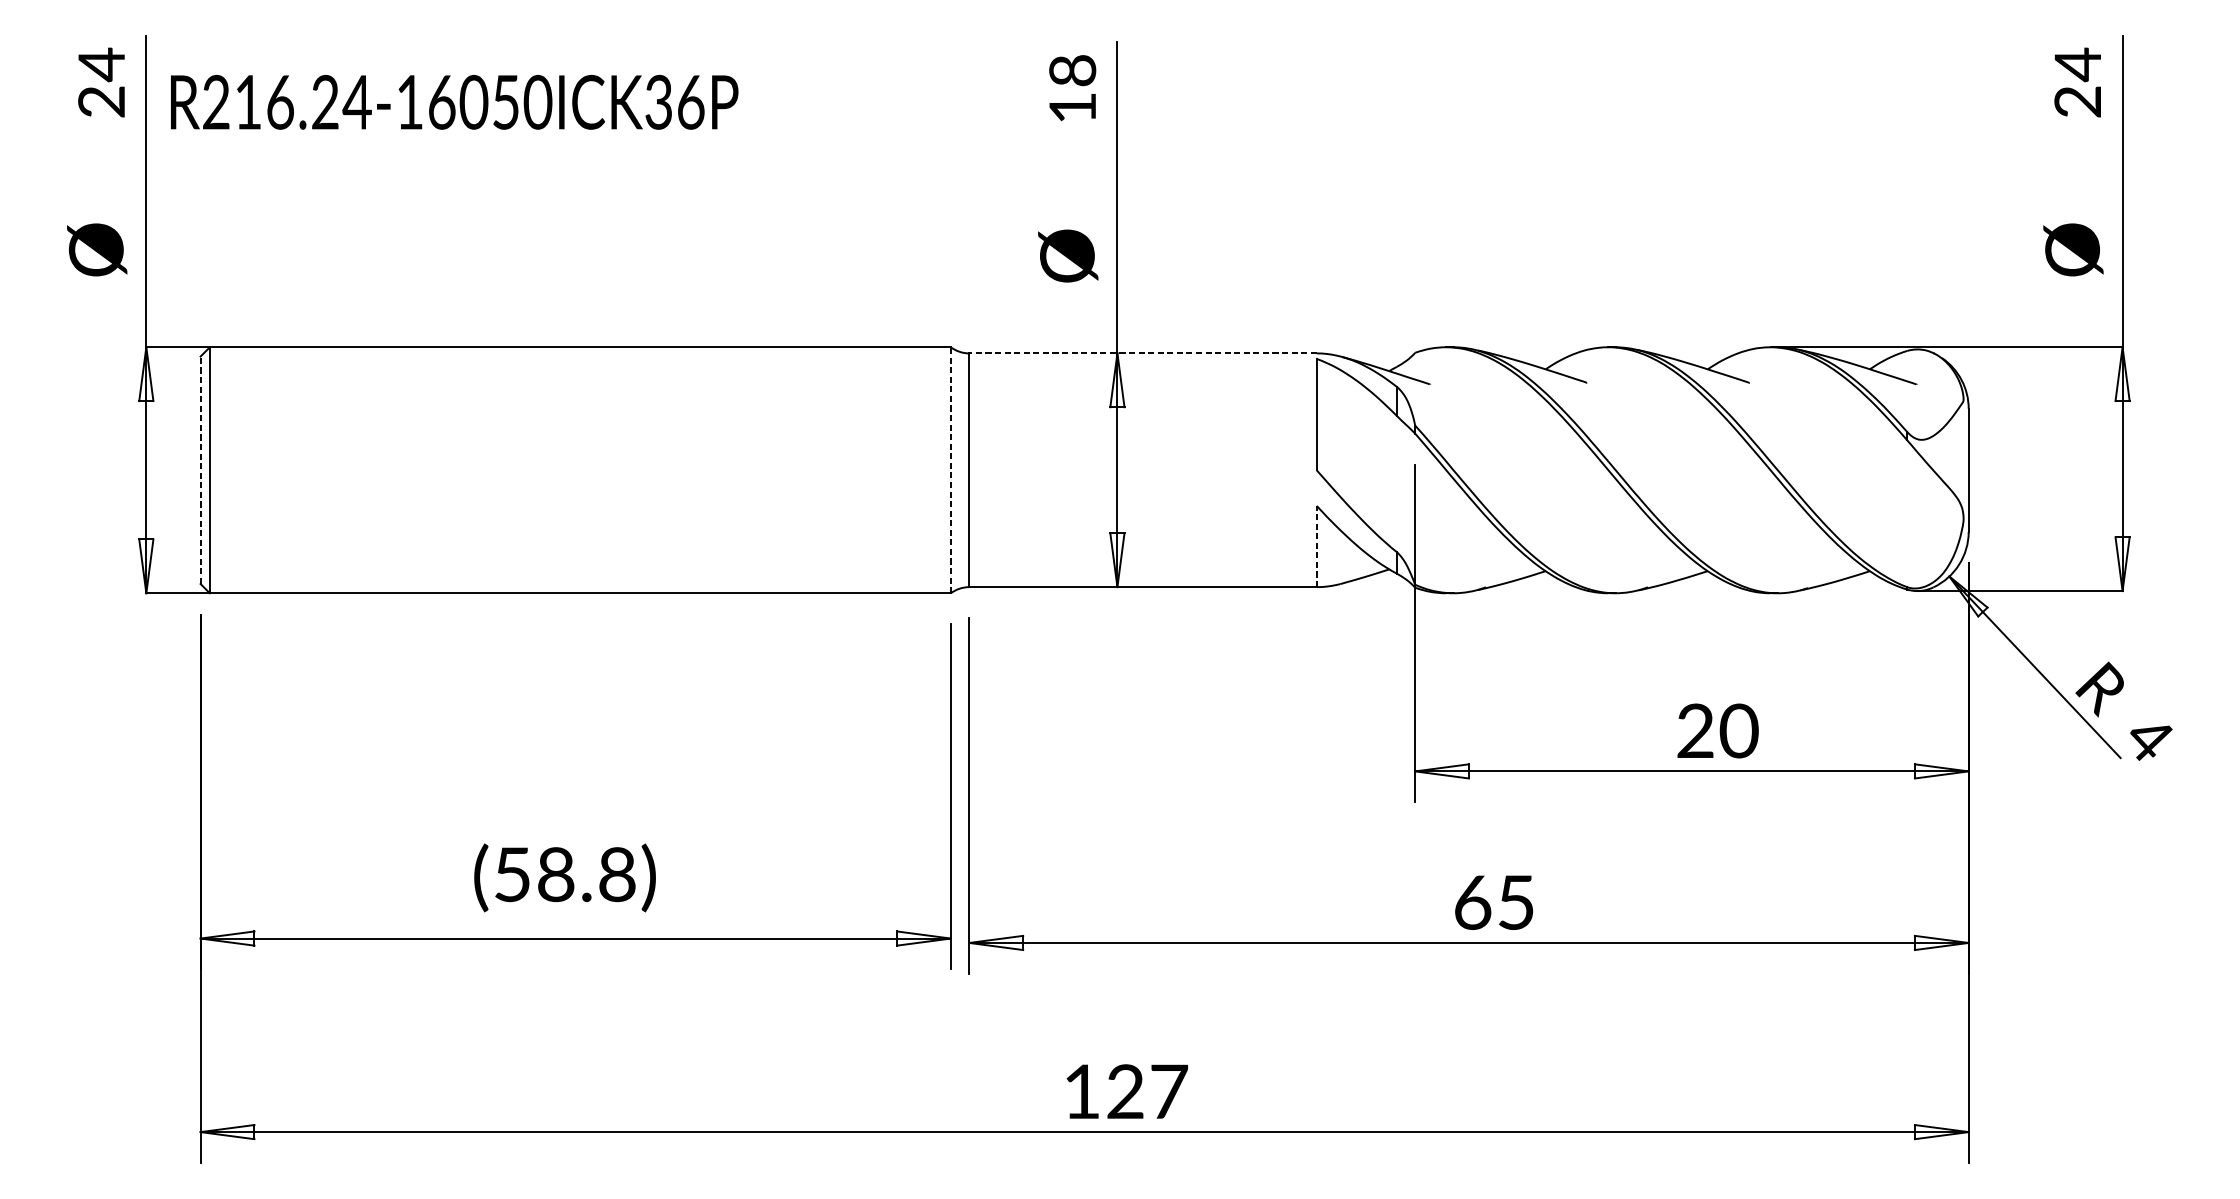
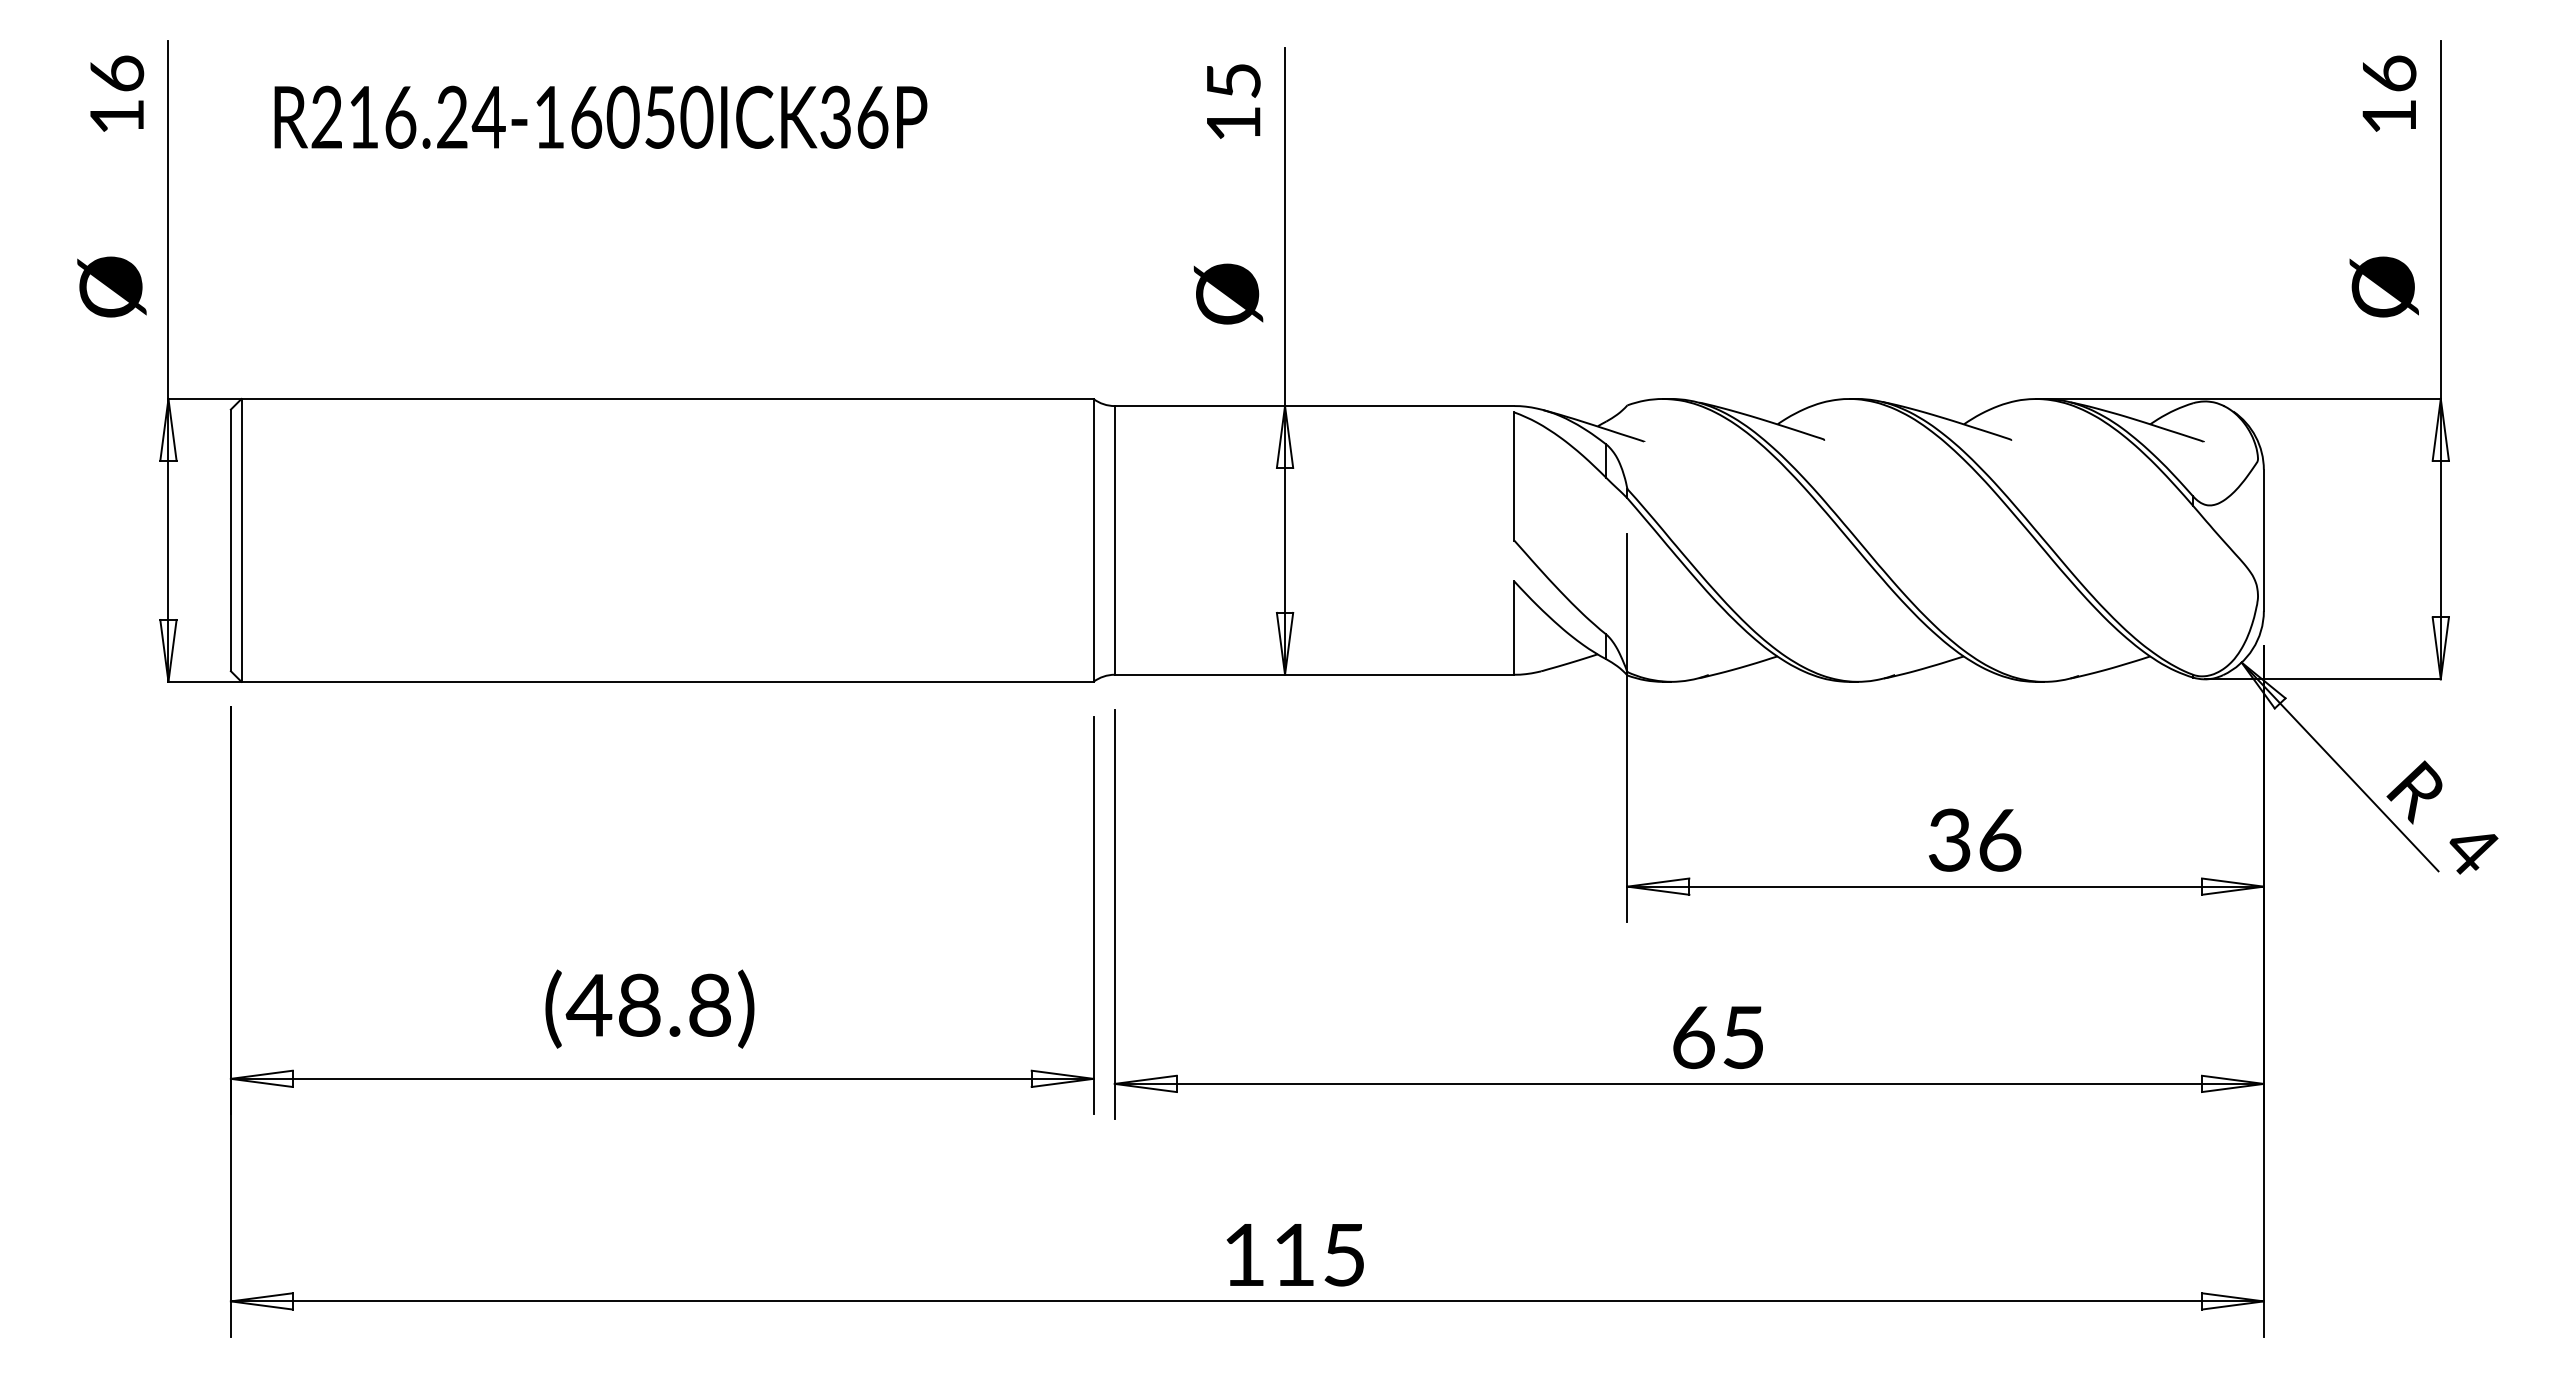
text: (1072, 70) -> (1233, 80), 18 -> 15
text: (102, 82) -> (117, 94), 24 -> 16
text: (2077, 82) -> (2389, 94), 24 -> 16
text: (454, 101) -> (600, 116), moved
line: (1143, 353) -> (1314, 406), dashed -> solid
line: (950, 469) -> (1093, 539), dashed -> solid
line: (200, 470) -> (230, 540), dashed -> solid
line: (1316, 546) -> (1514, 628), dashed -> solid
text: (1717, 730) -> (1975, 839), 20 -> 36
text: (511, 874) -> (588, 1005), (58.8) -> (48.8)
text: (1147, 1091) -> (1319, 1254), 127 -> 115

